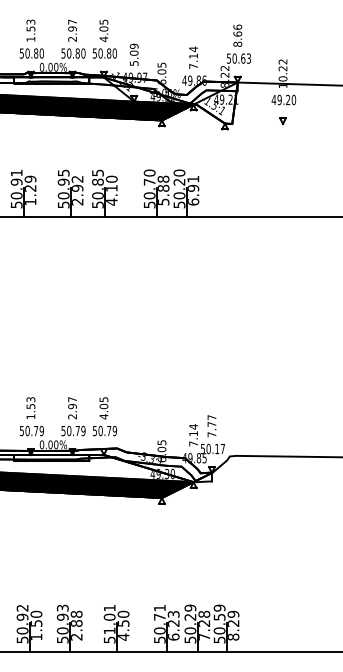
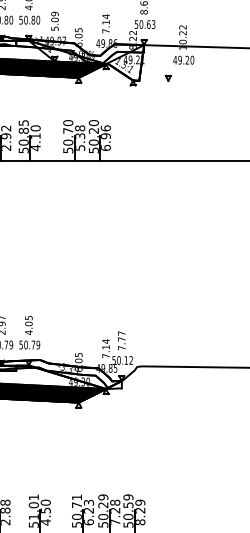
part: (282, 120) -> (167, 77), moved
text: (193, 178) -> (105, 127), 6.91 -> 6.96
text: (163, 187) -> (80, 135), 5.88 -> 5.38
text: (222, 448) -> (130, 360), 50.17 -> 50.12

